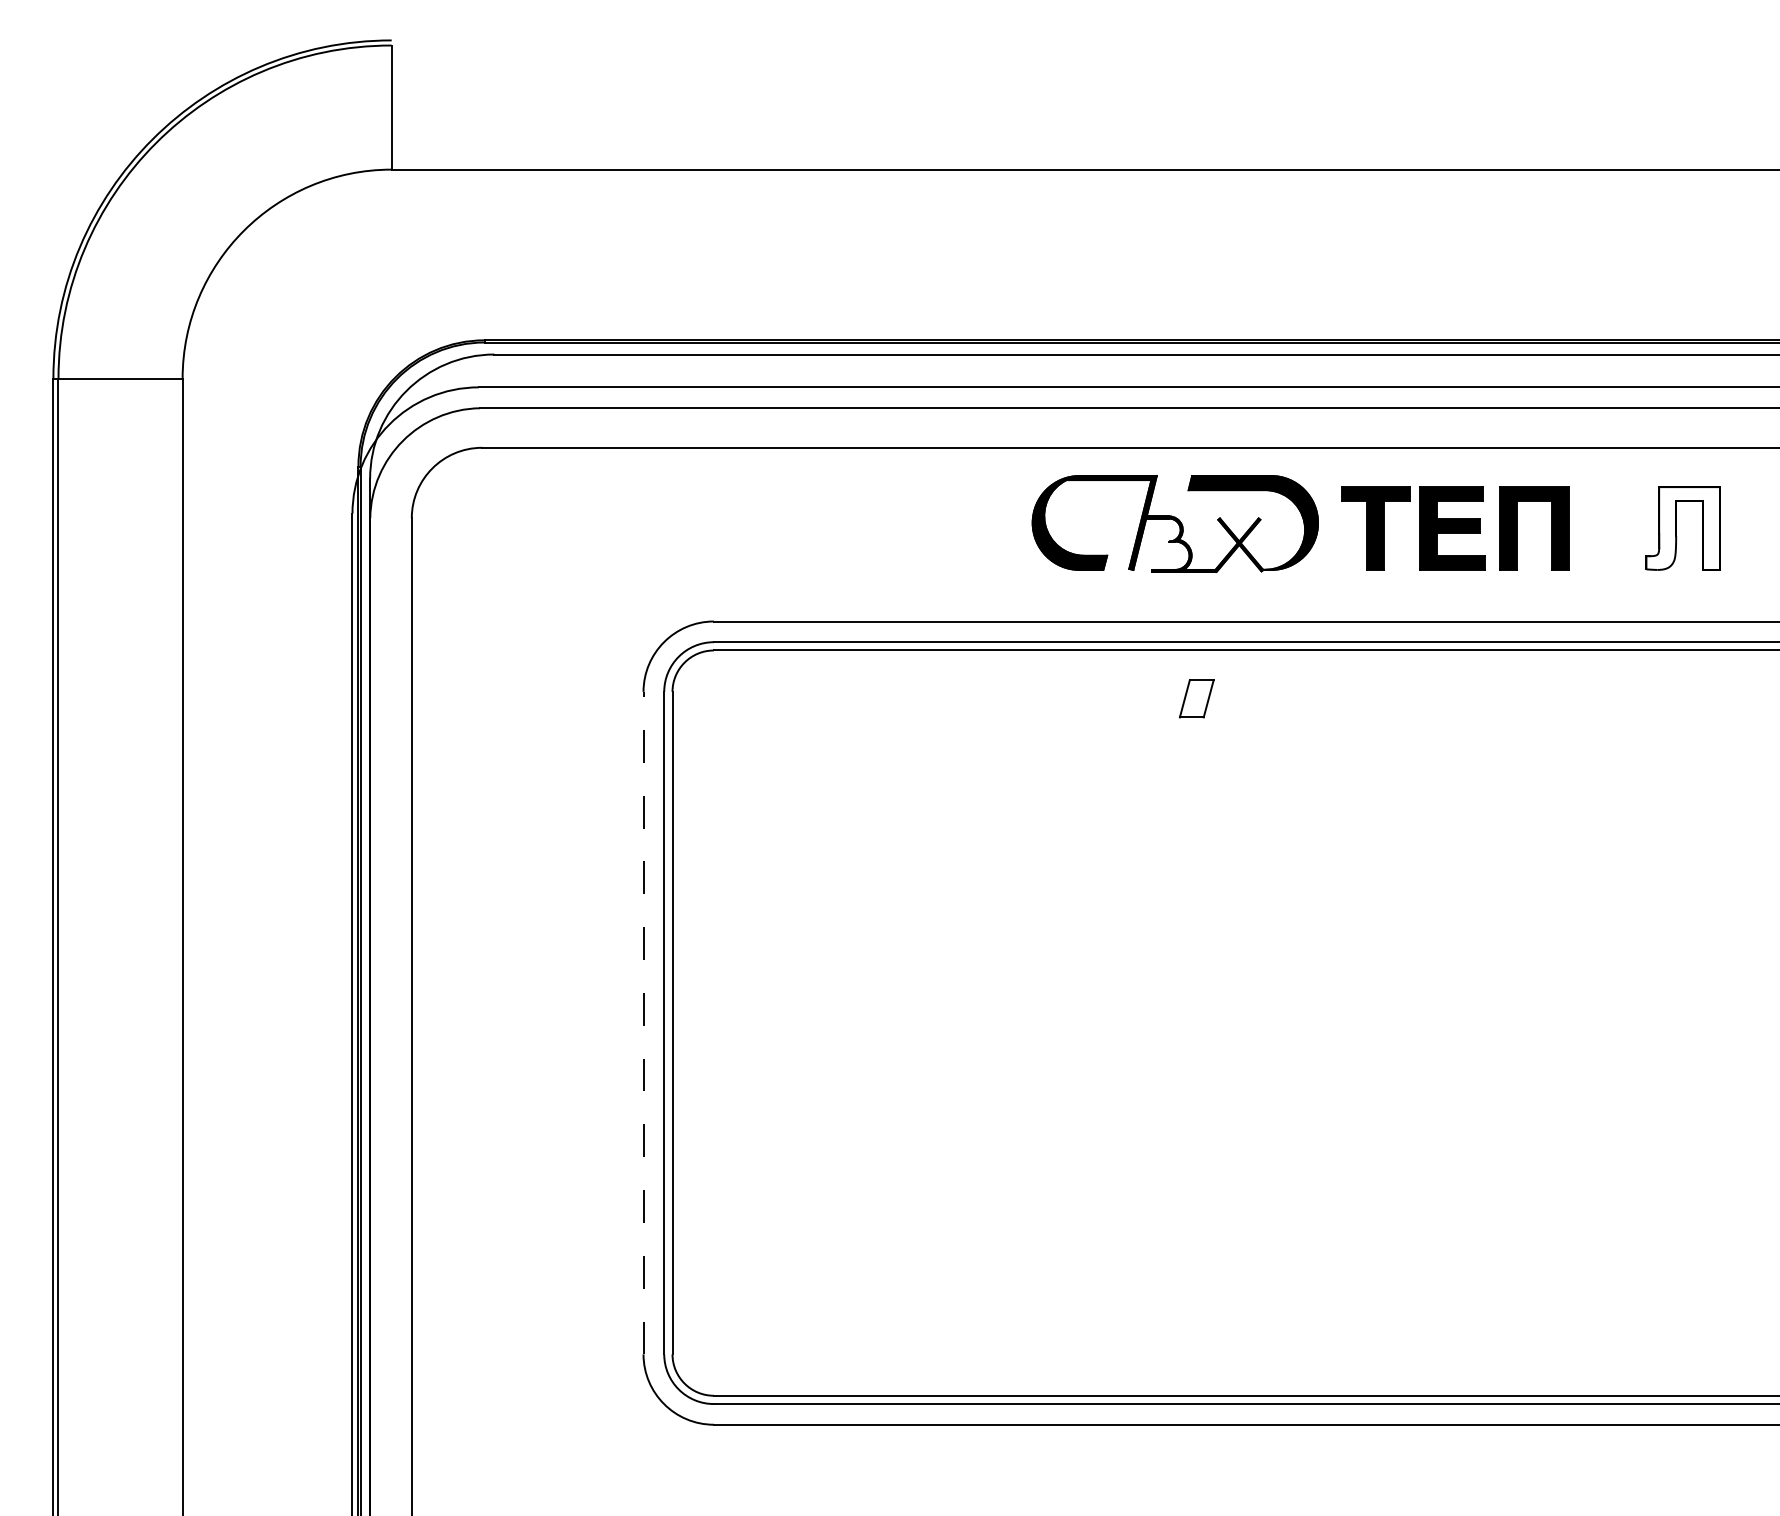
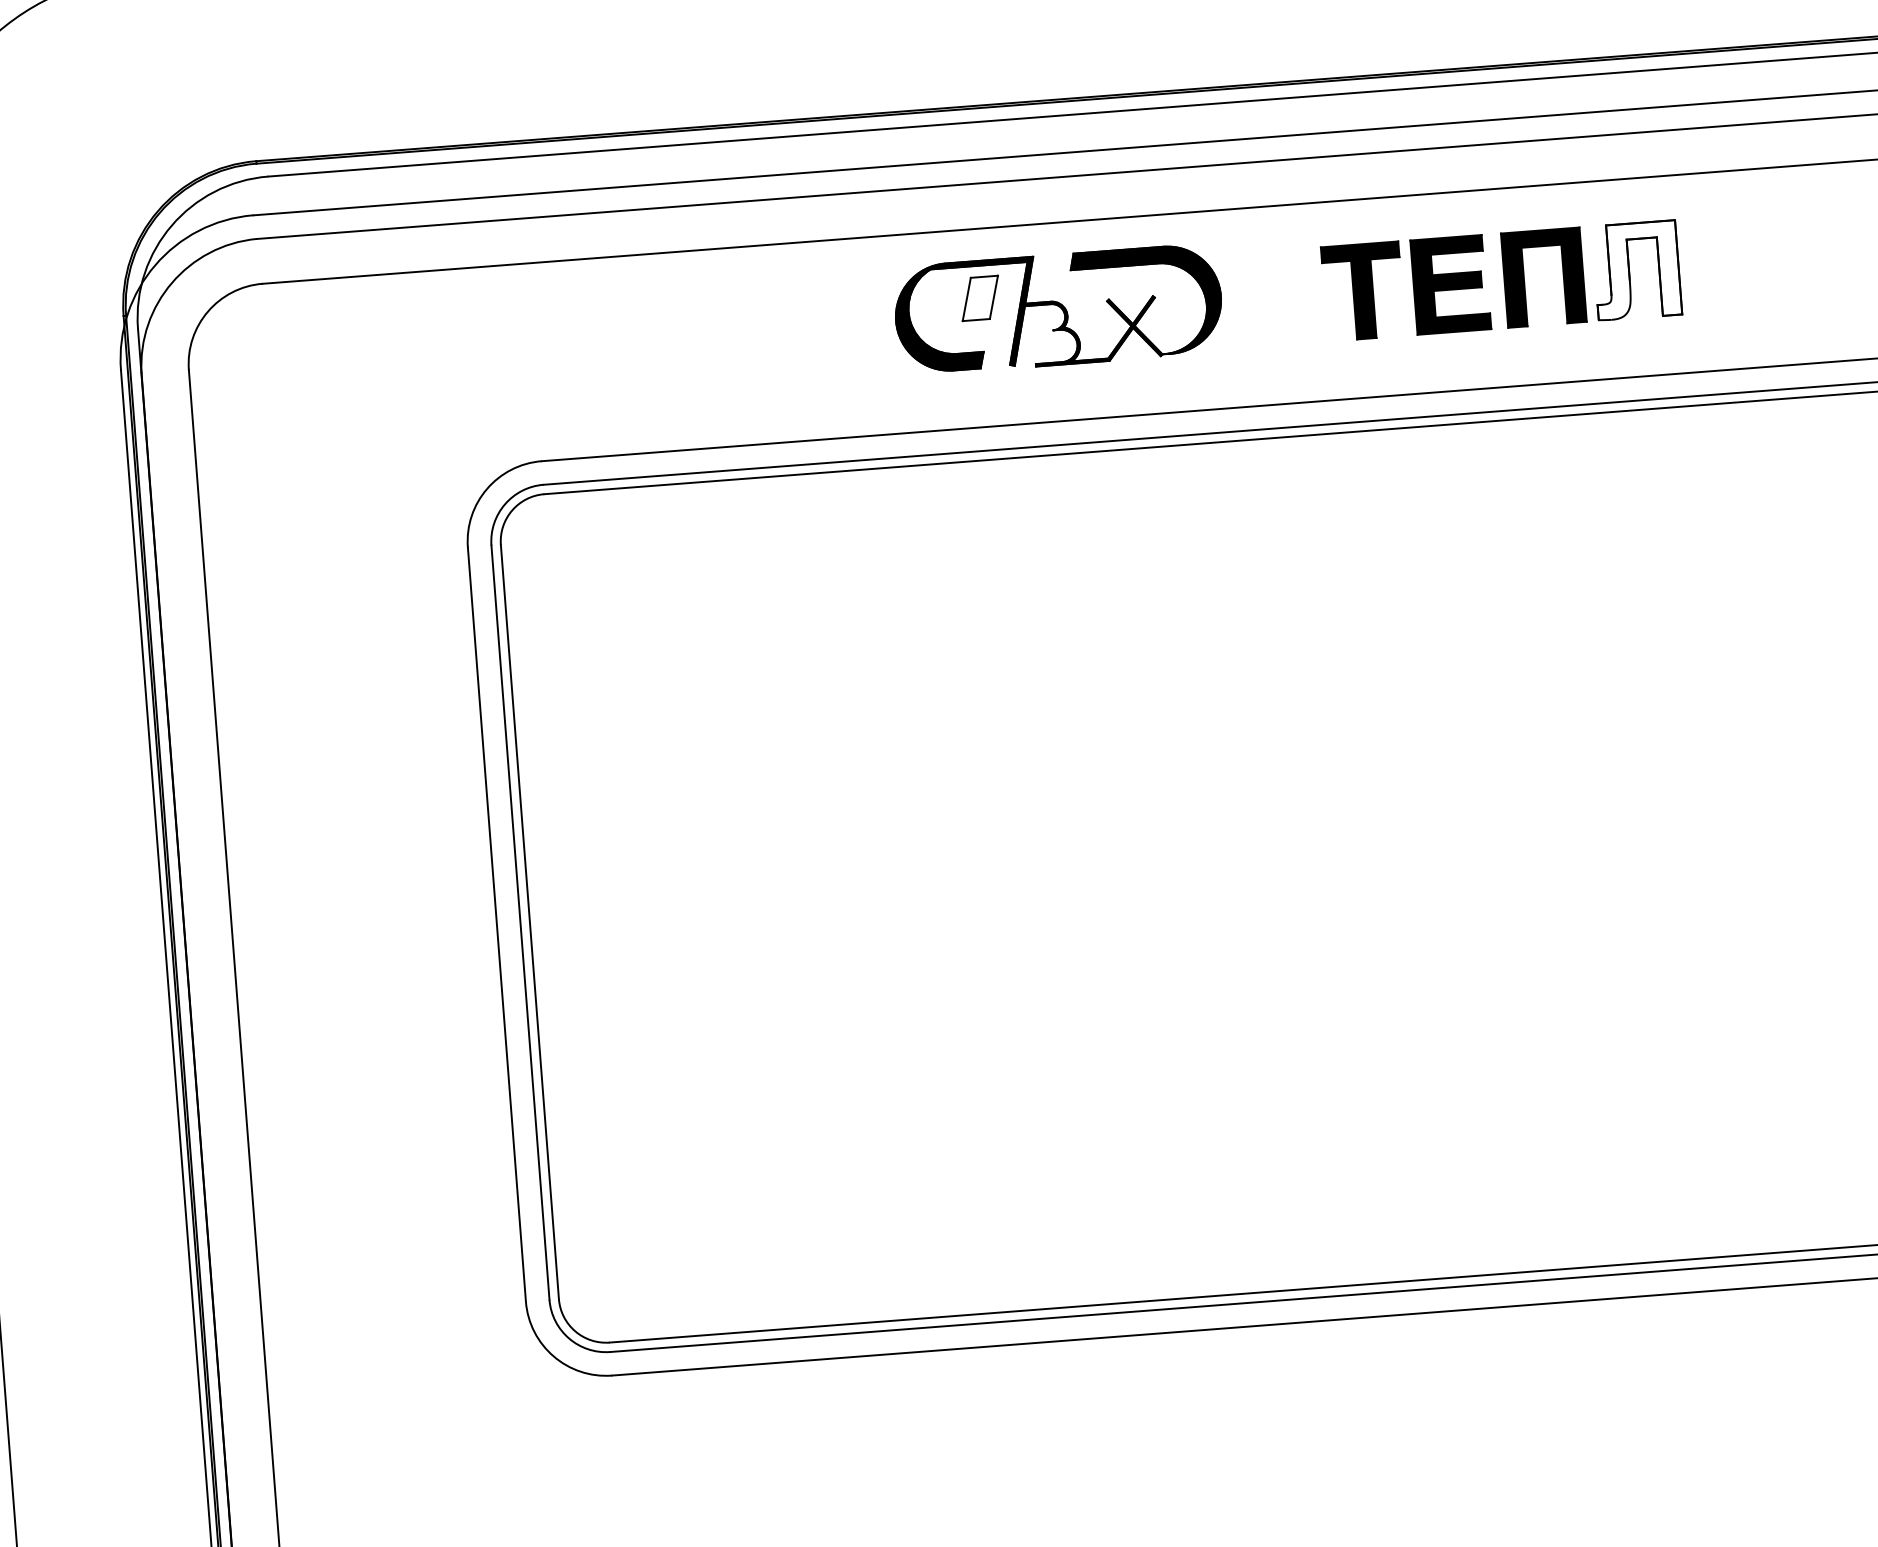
part: (1455, 528) -> (1454, 284), moved
part: (1196, 698) -> (979, 298), moved
line: (643, 1022) -> (496, 923), dashed -> solid

